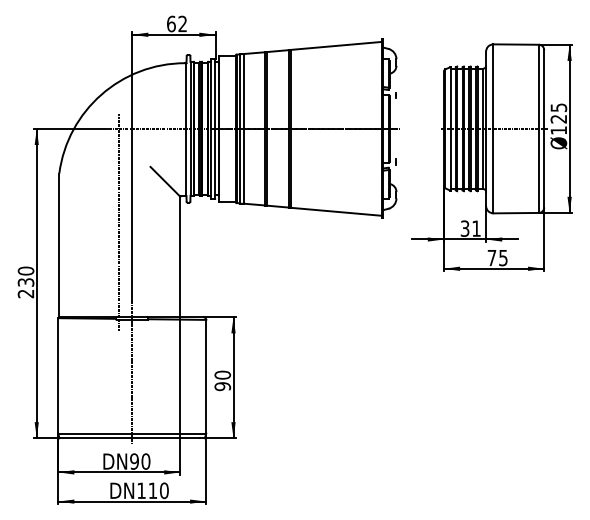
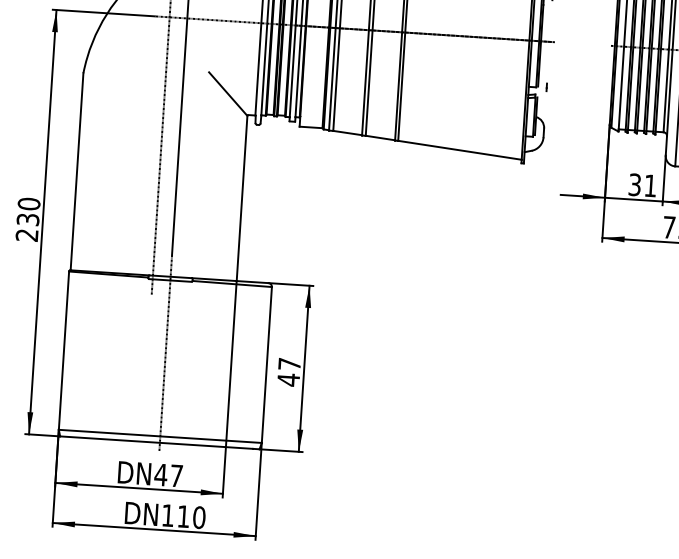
text: (222, 380) -> (288, 371), 90 -> 47
text: (139, 461) -> (167, 475), 90 -> 47

